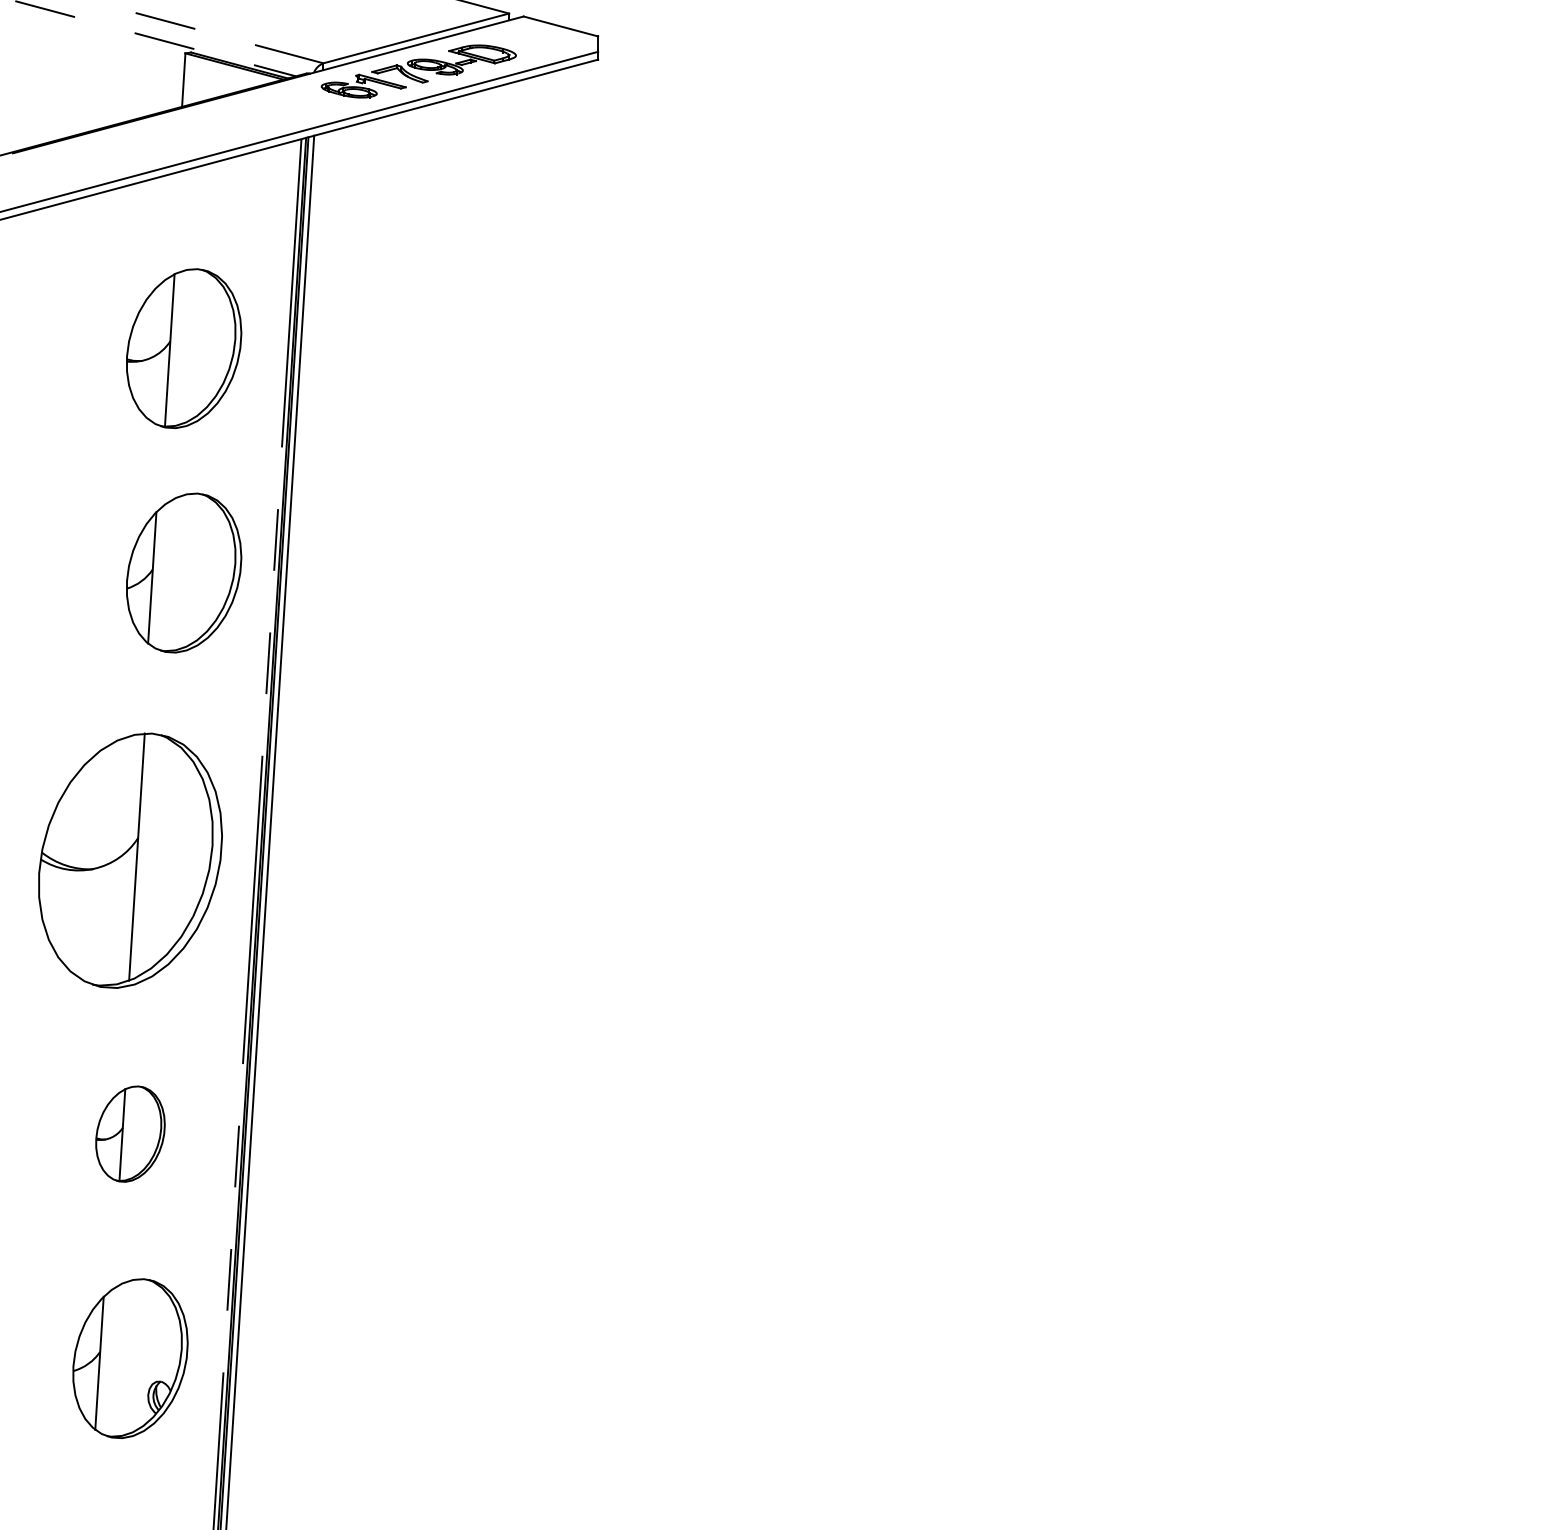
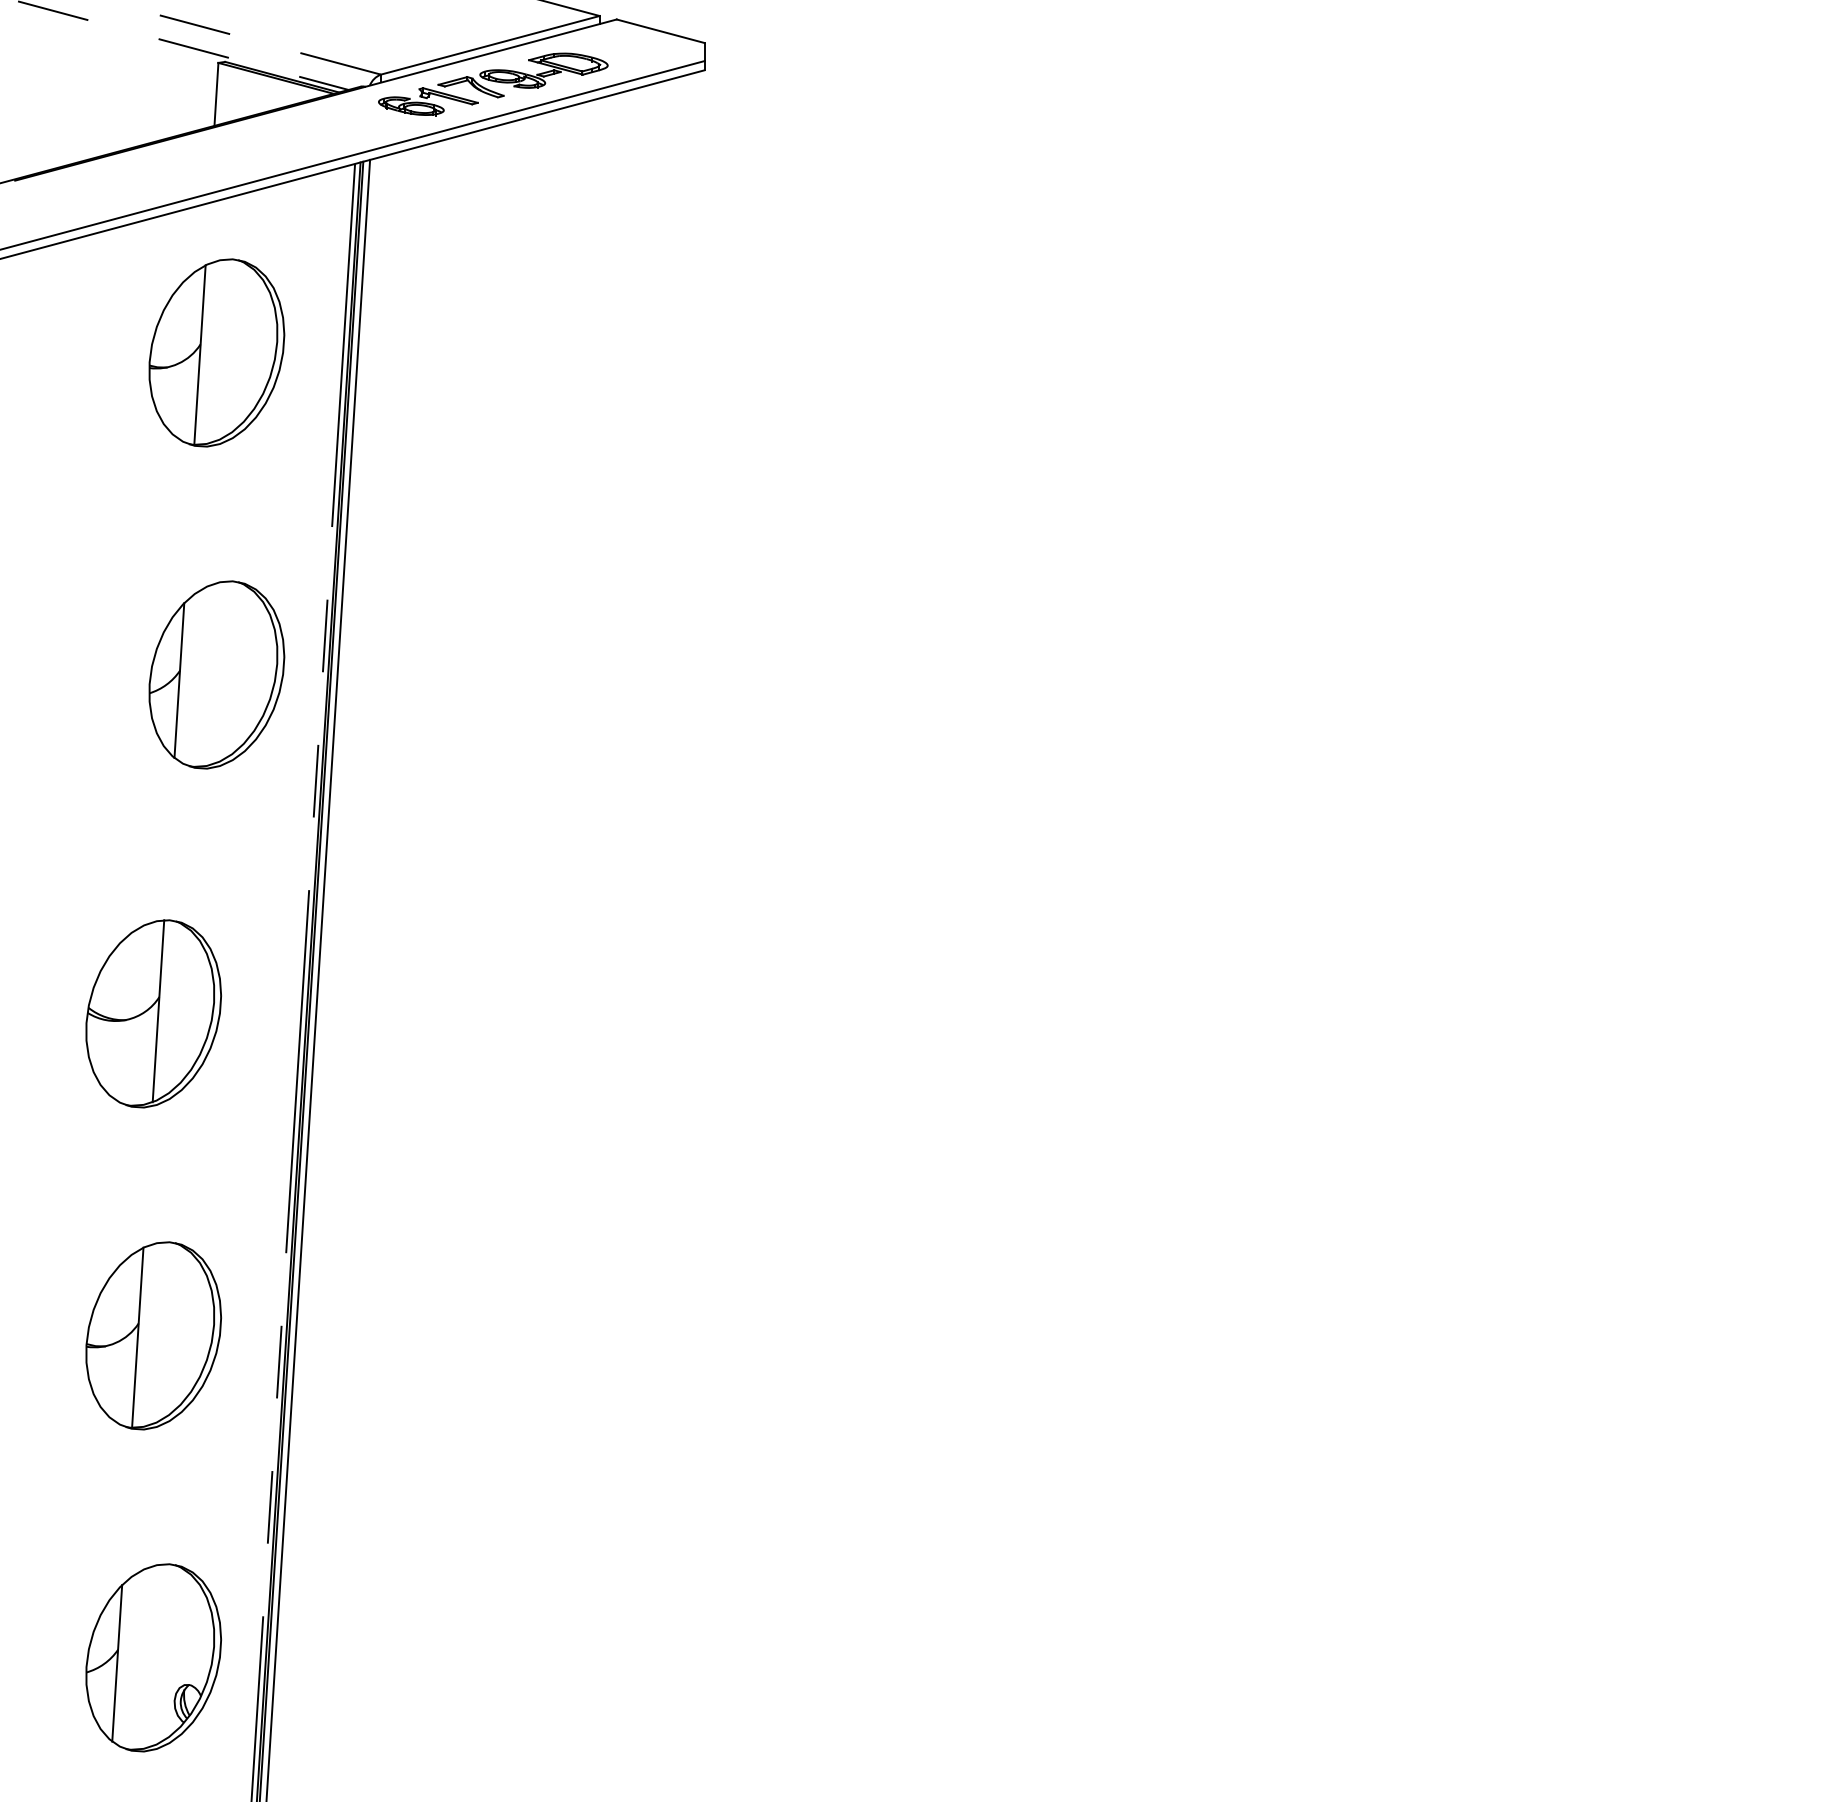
part: (184, 348) -> (217, 352), moved
part: (130, 860) -> (153, 1013), size x0.62
part: (130, 1133) -> (153, 1334), size x1.67
part: (130, 1358) -> (153, 1657), moved

